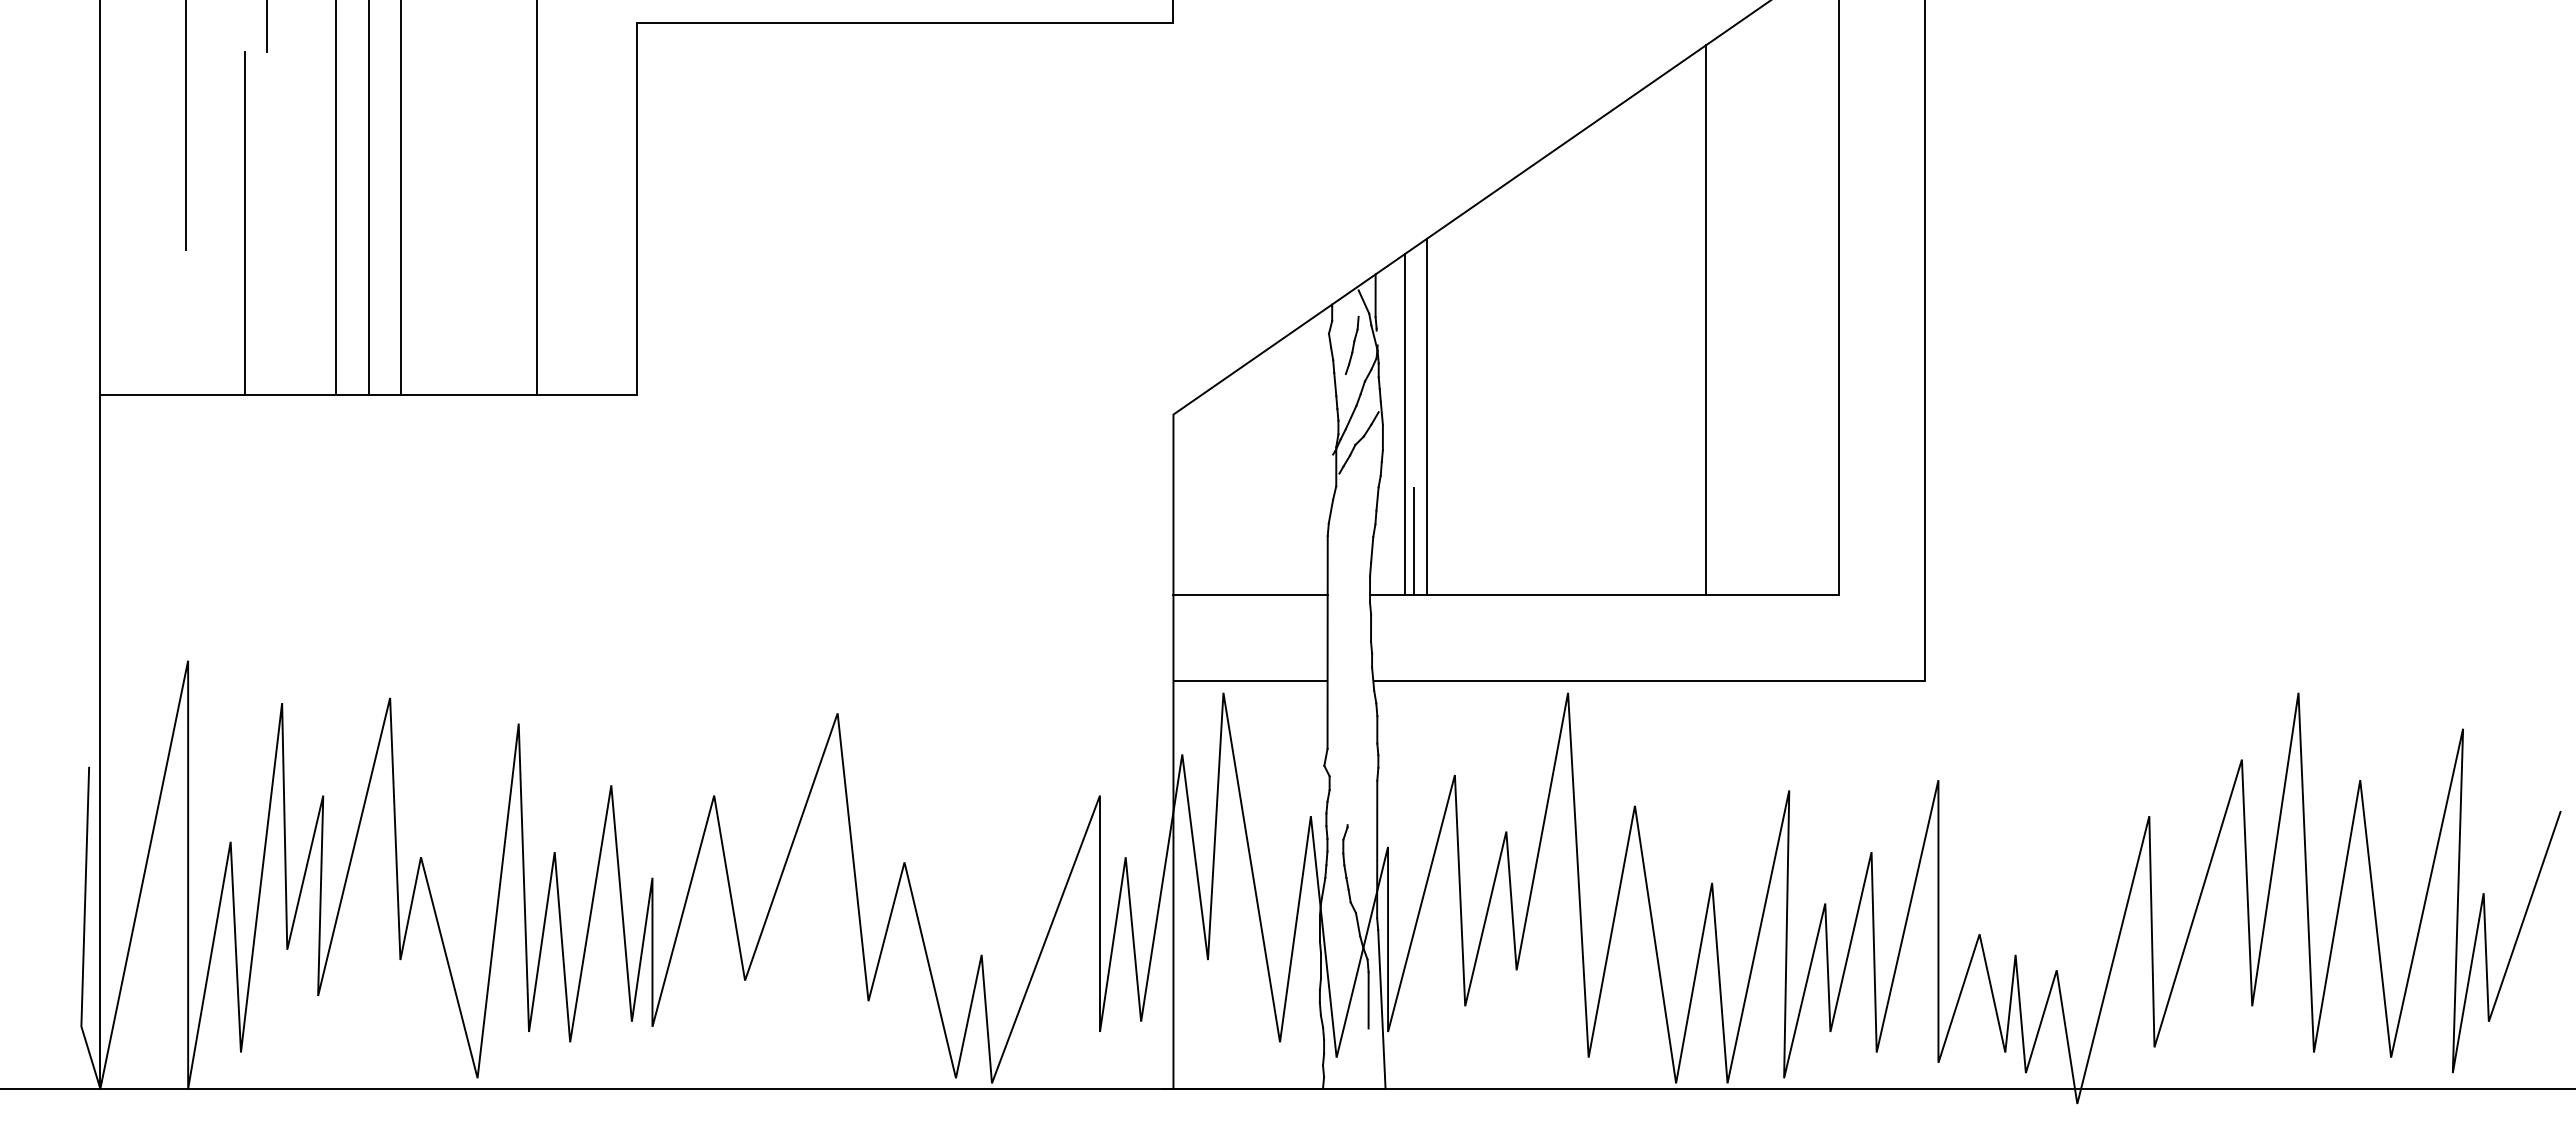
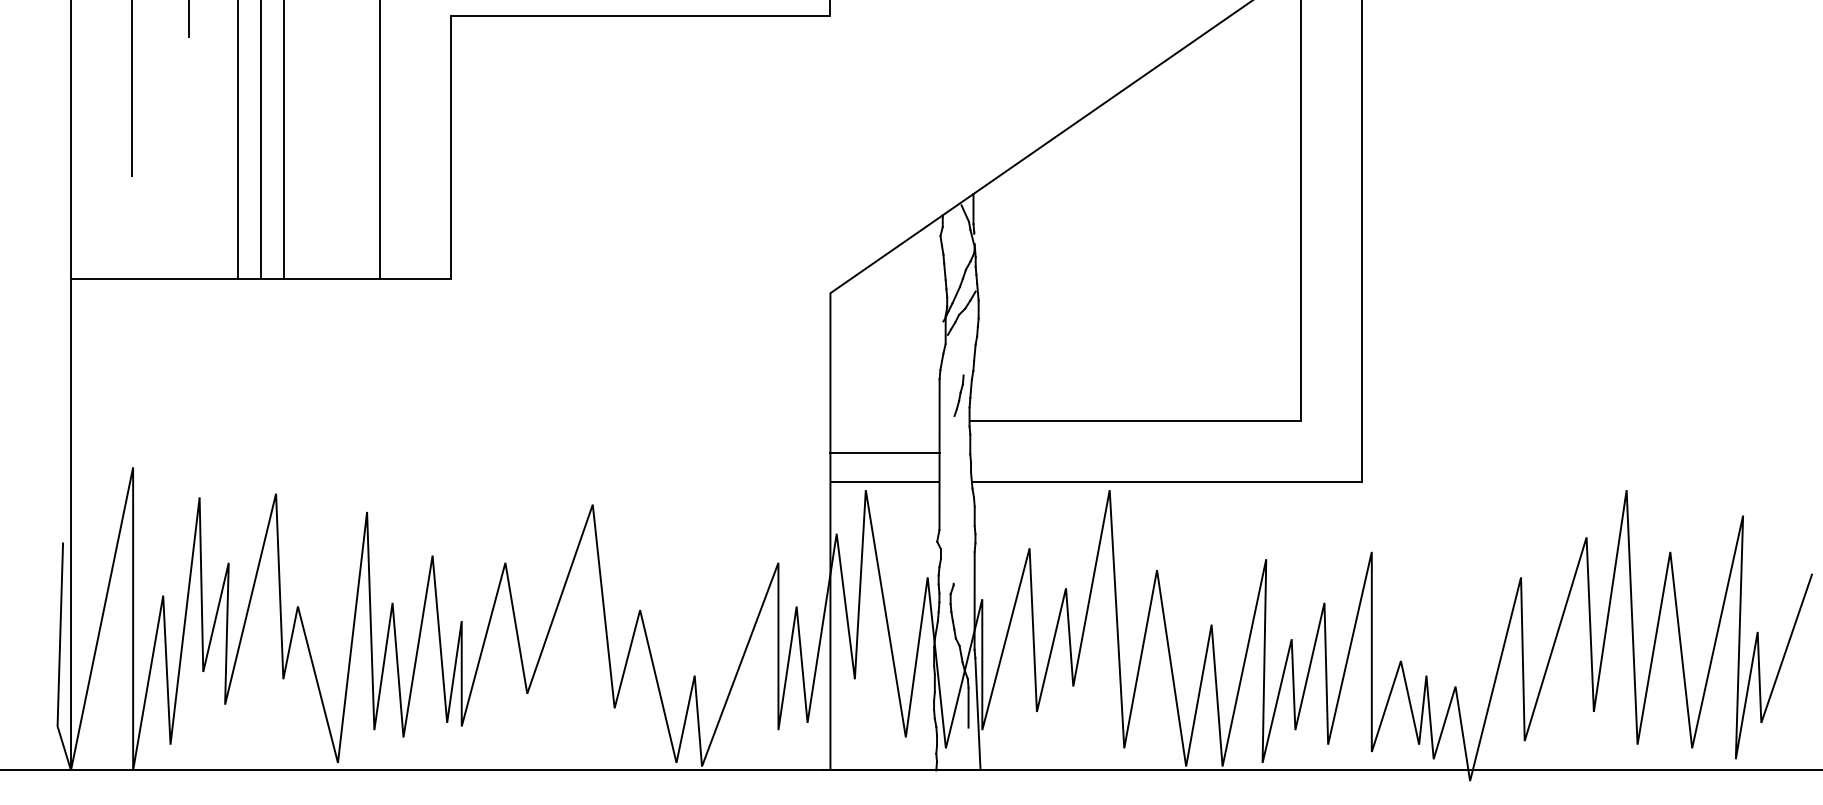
line: (245, 222) -> (173, 157), removed
line: (1706, 320) -> (1207, 226), removed
part: (1351, 345) -> (958, 395), moved
line: (1426, 416) -> (1009, 294), removed
line: (1405, 424) -> (994, 300), removed
line: (1413, 541) -> (1000, 383), removed
line: (1250, 595) -> (884, 453), moved

